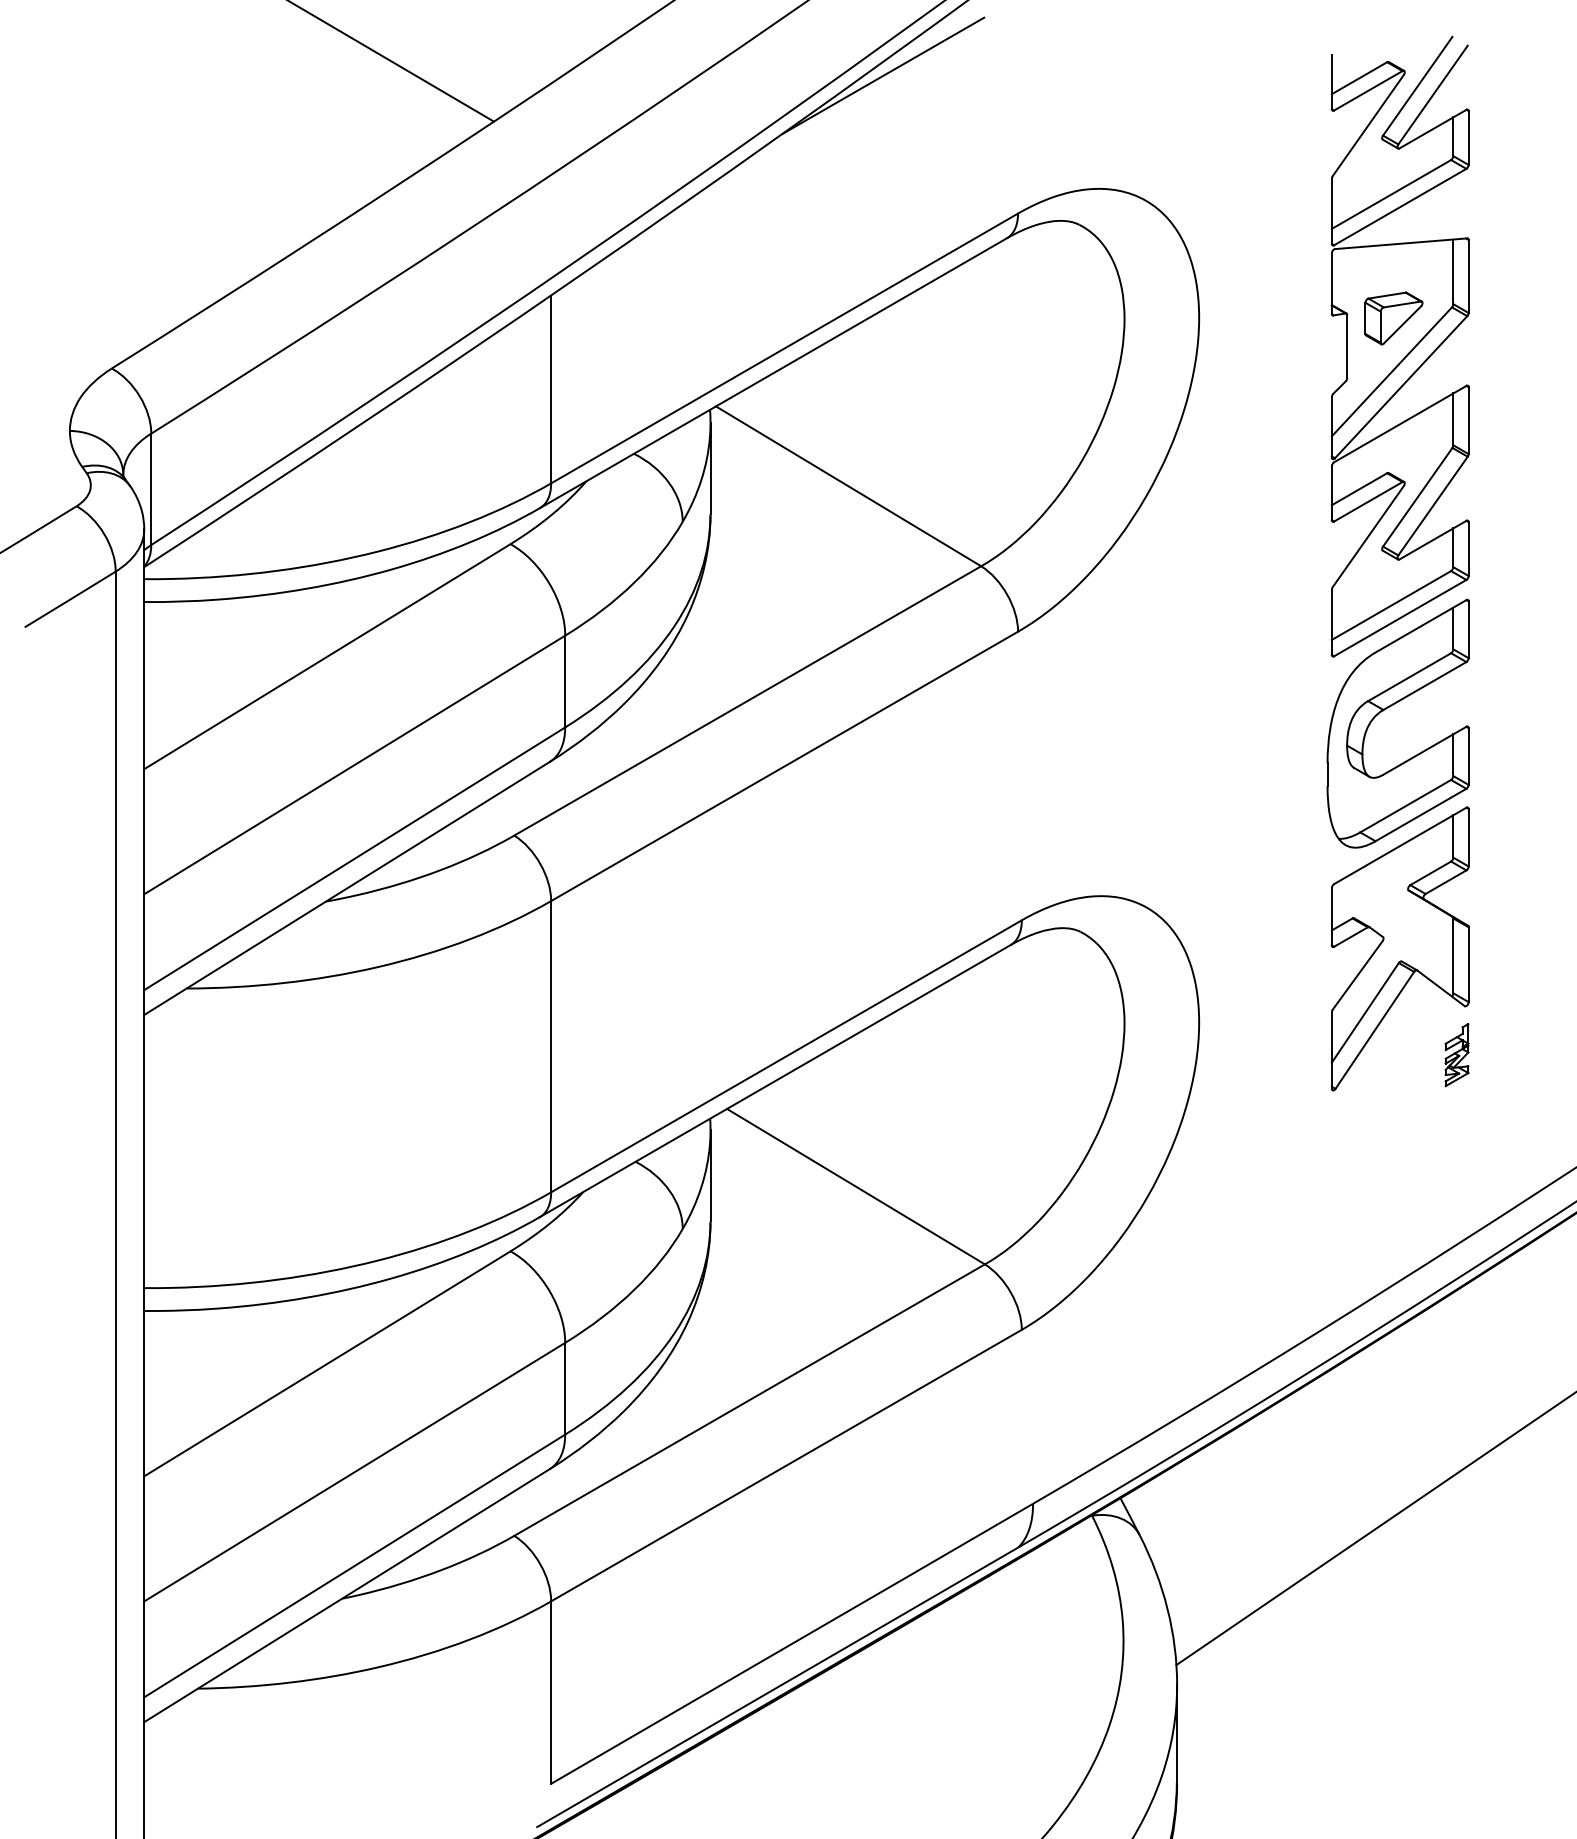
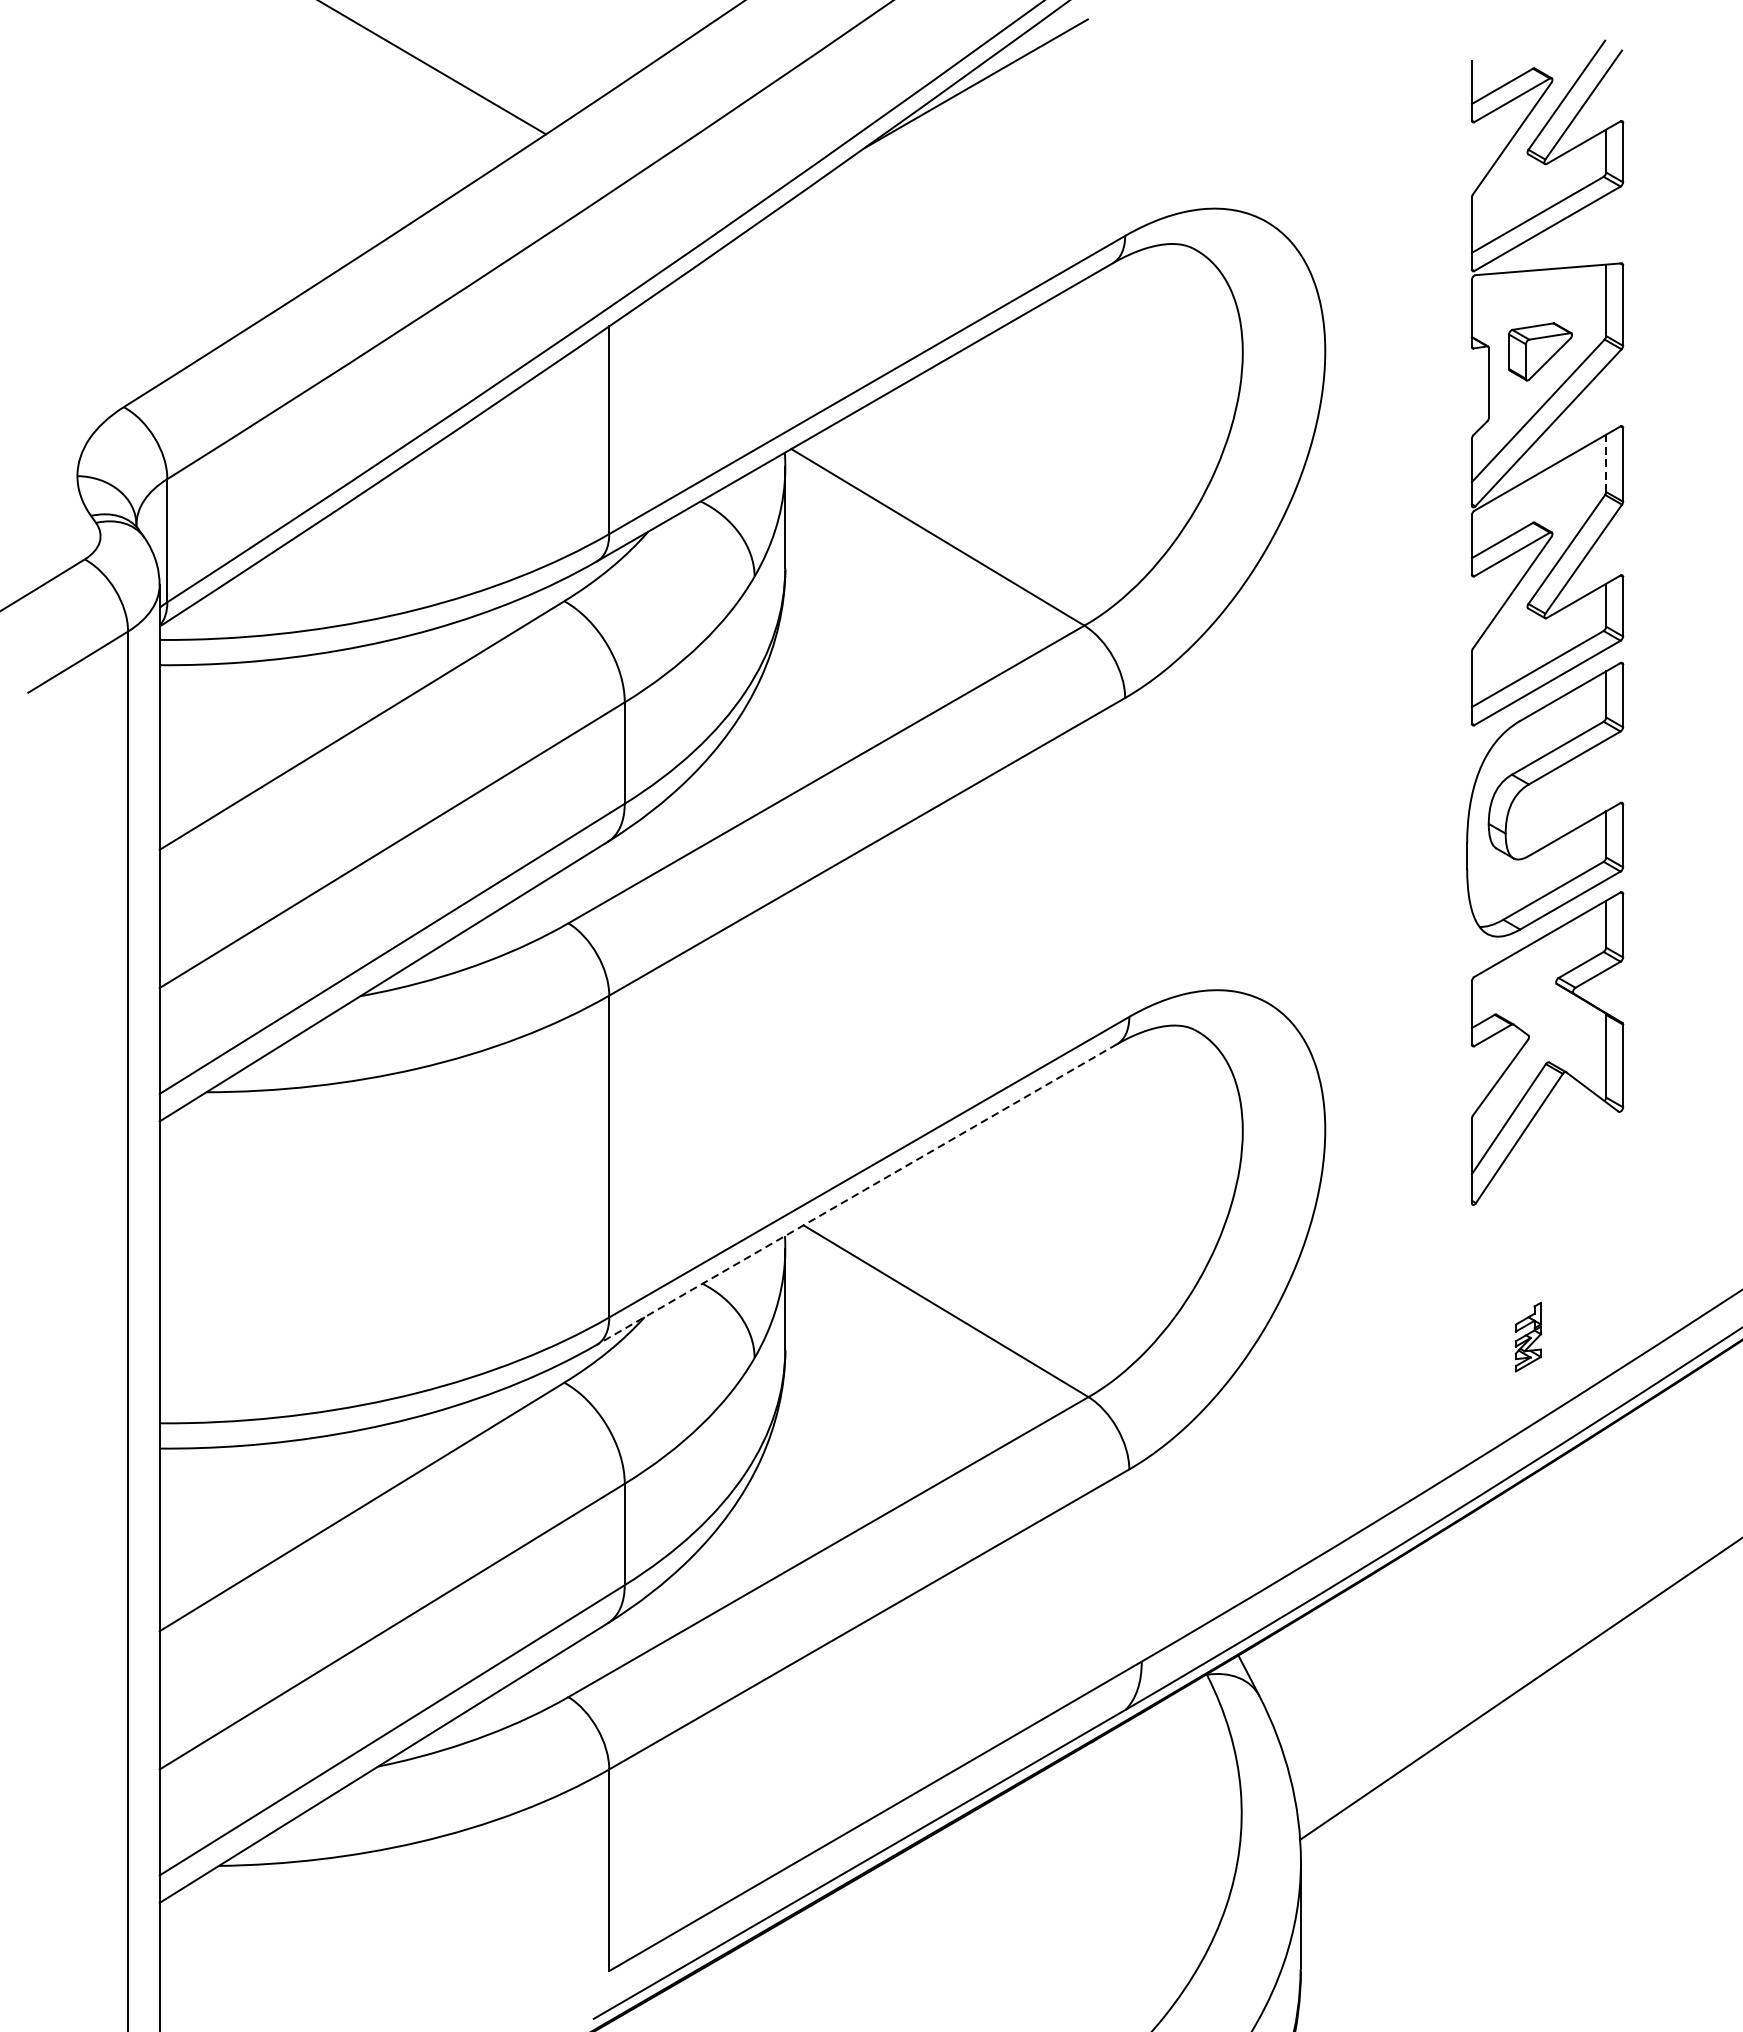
line: (1453, 419) -> (1606, 463), solid -> dashed
part: (1456, 1055) -> (1527, 1337), moved
line: (775, 1081) -> (857, 1195), solid -> dashed

